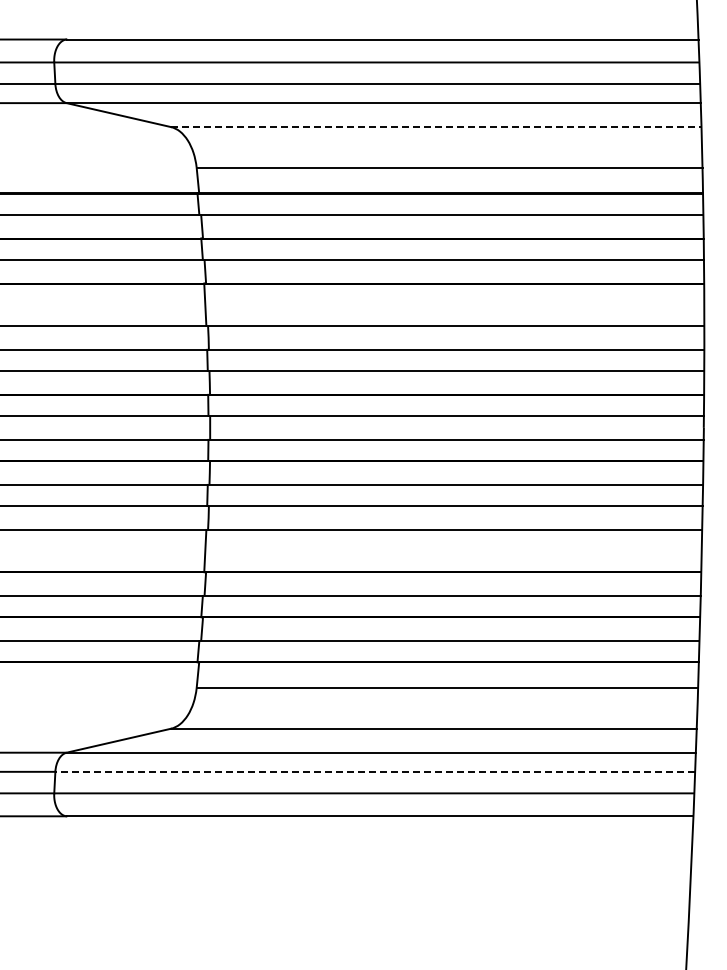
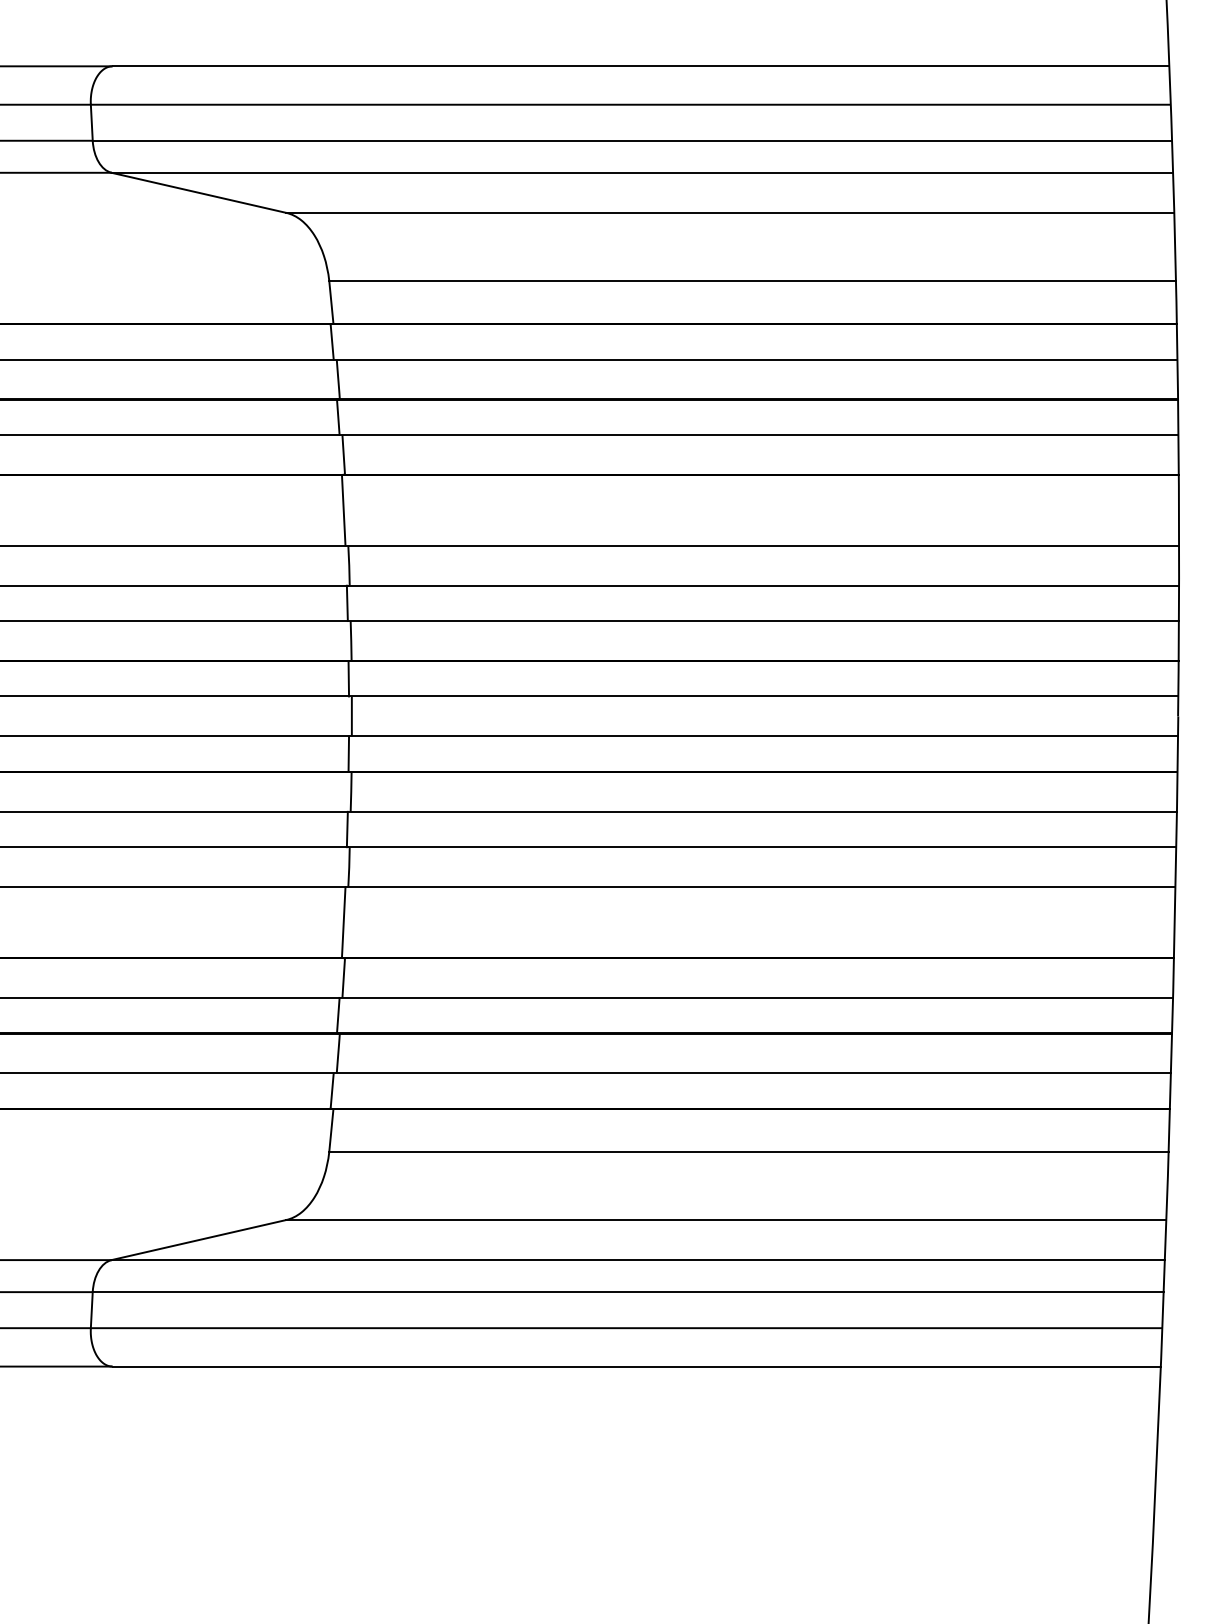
line: (436, 127) -> (730, 213), dashed -> solid
line: (375, 771) -> (628, 1291), dashed -> solid

